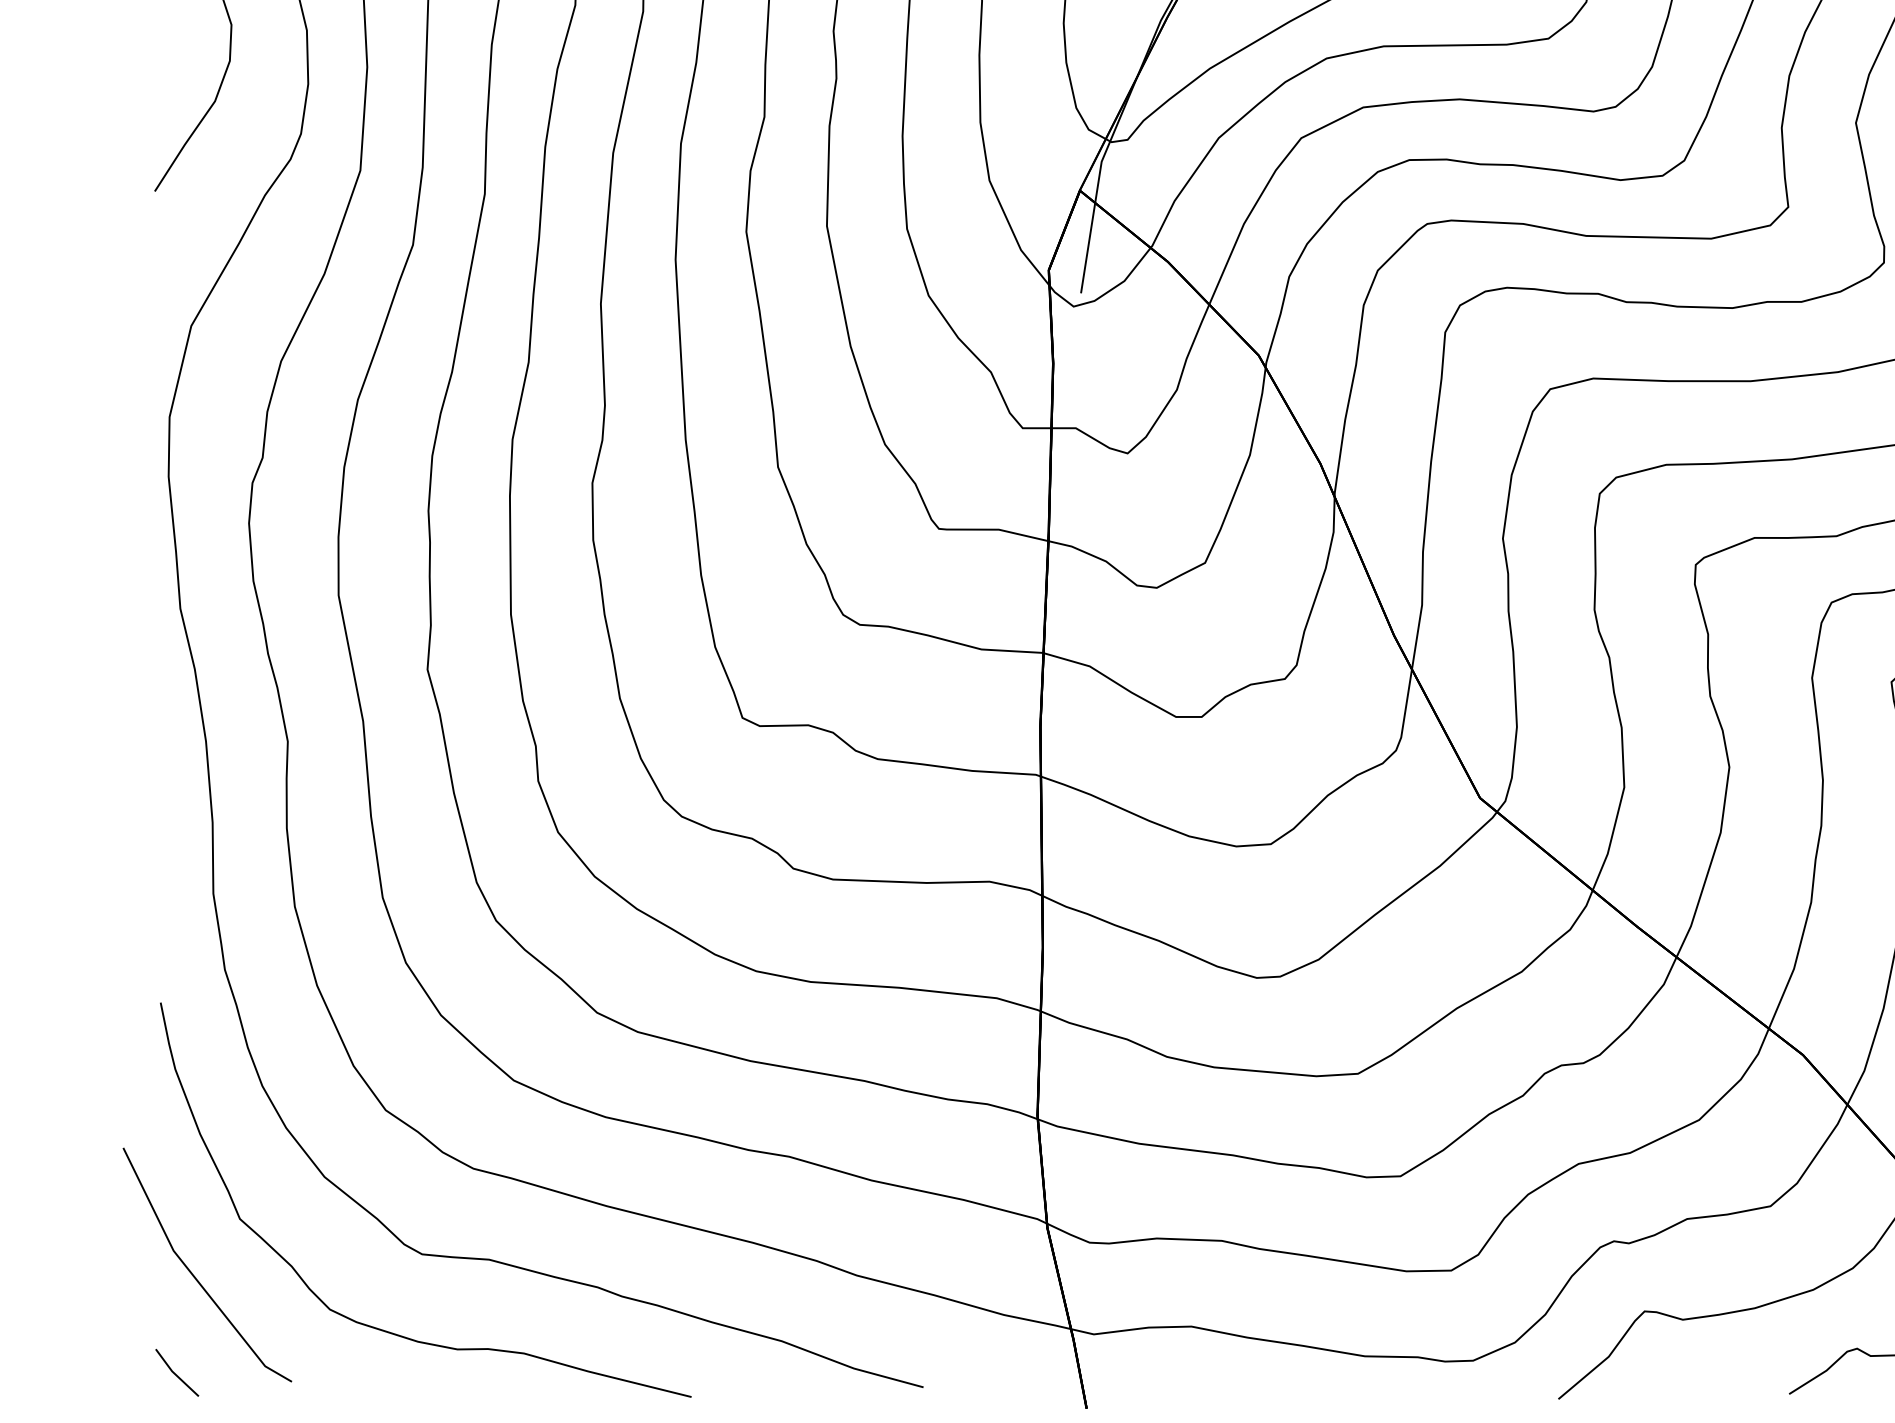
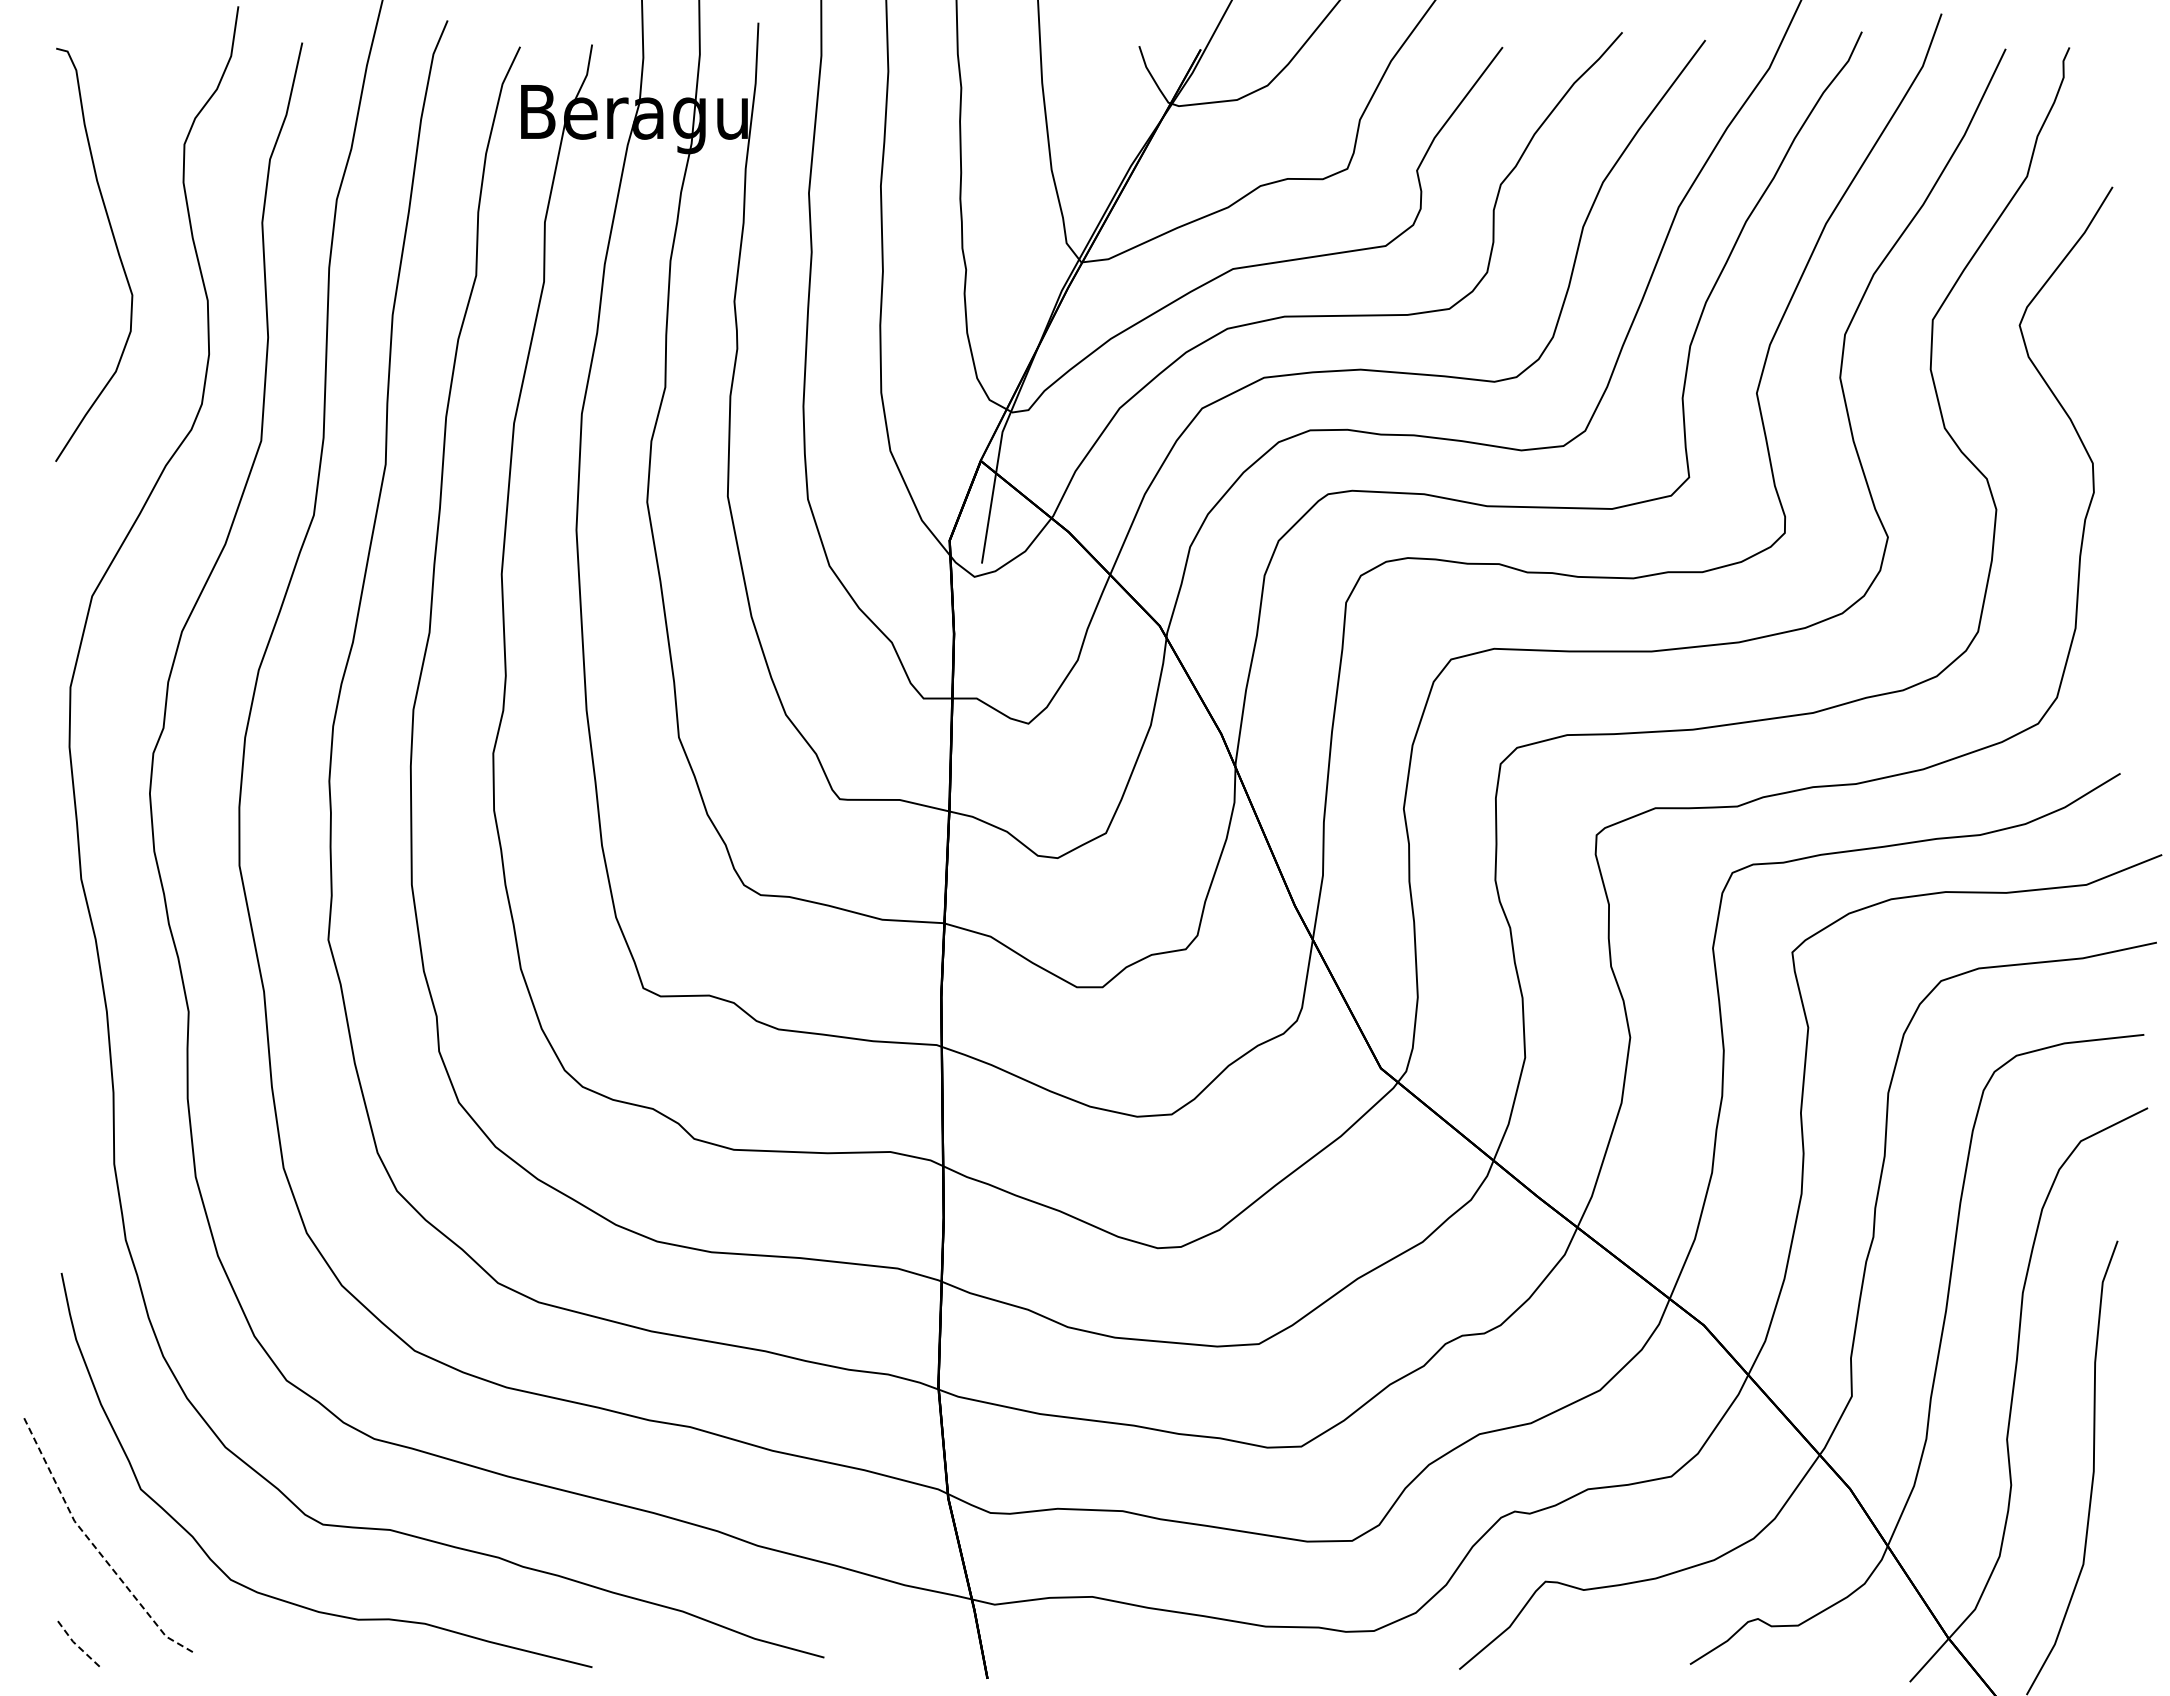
line: (193, 1276) -> (94, 1546), solid -> dashed
line: (174, 1374) -> (75, 1644), solid -> dashed

